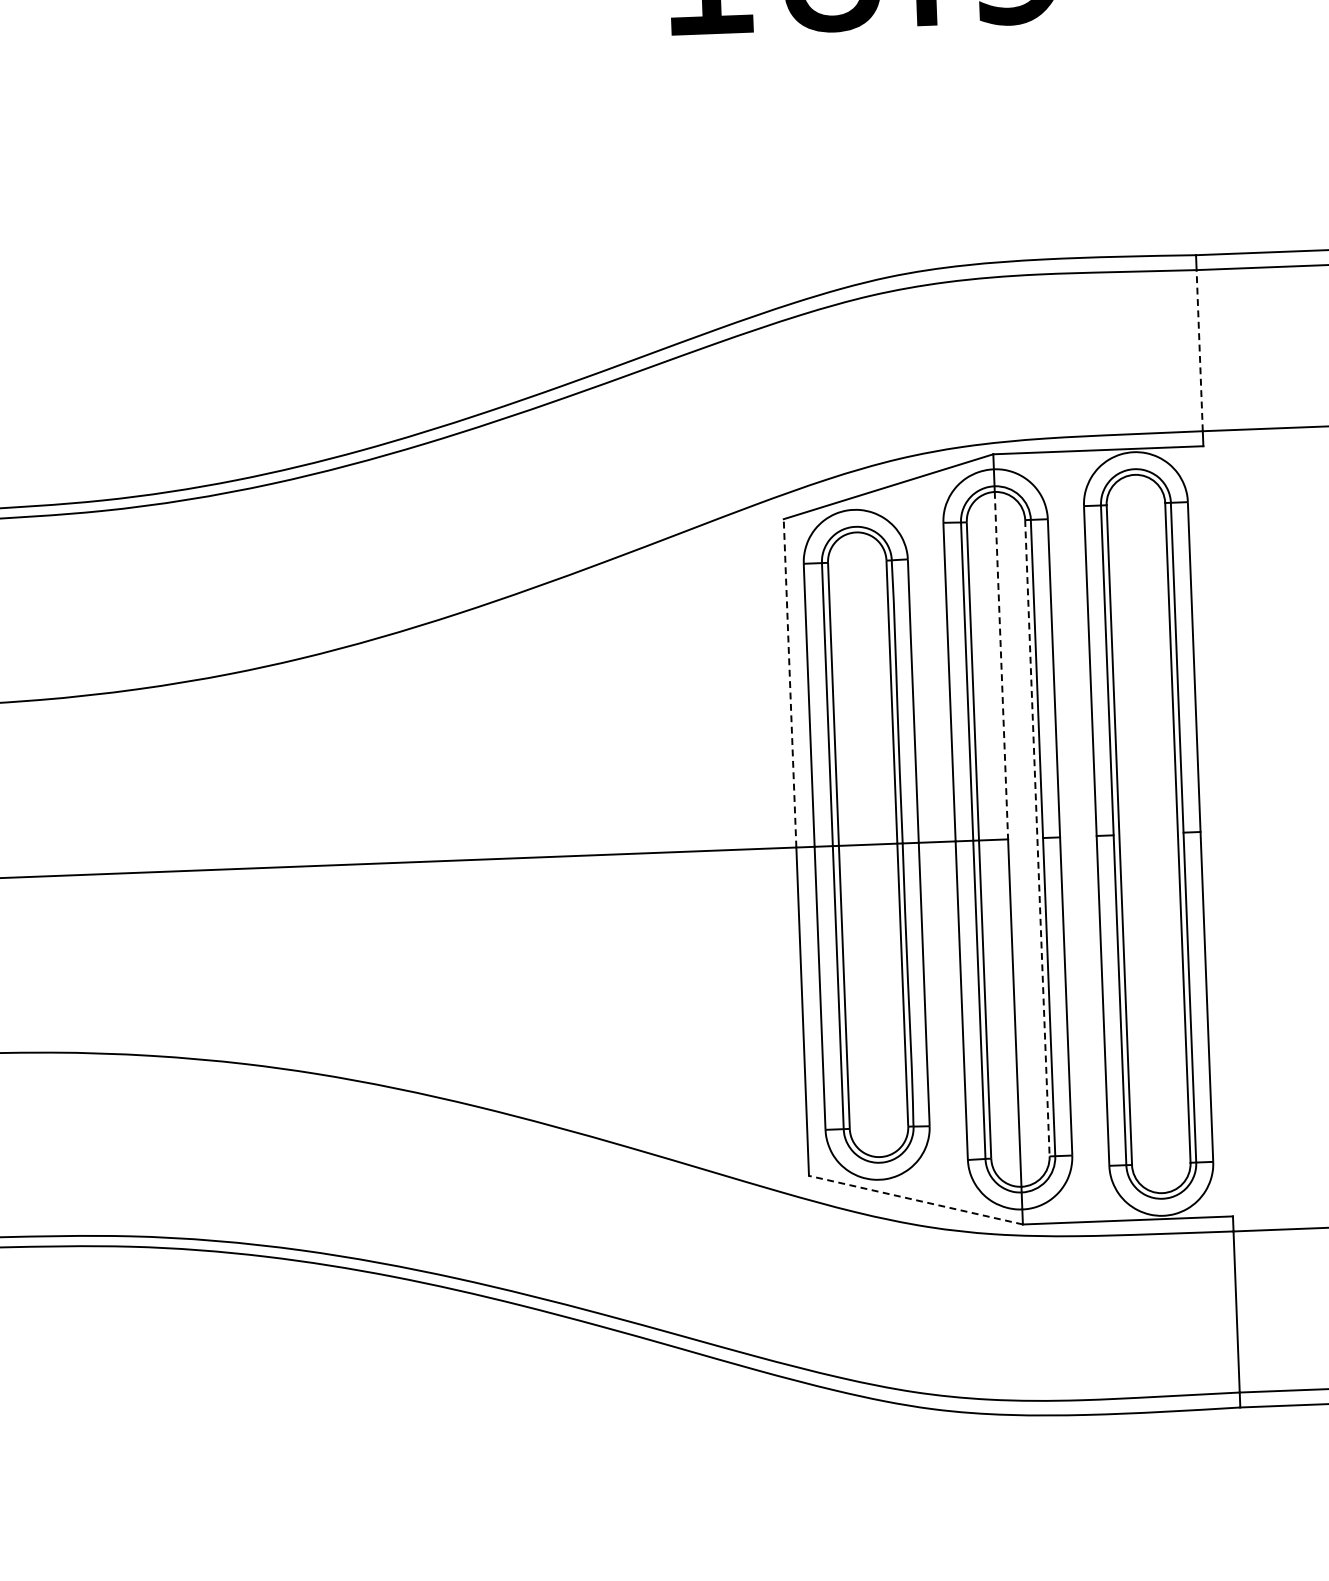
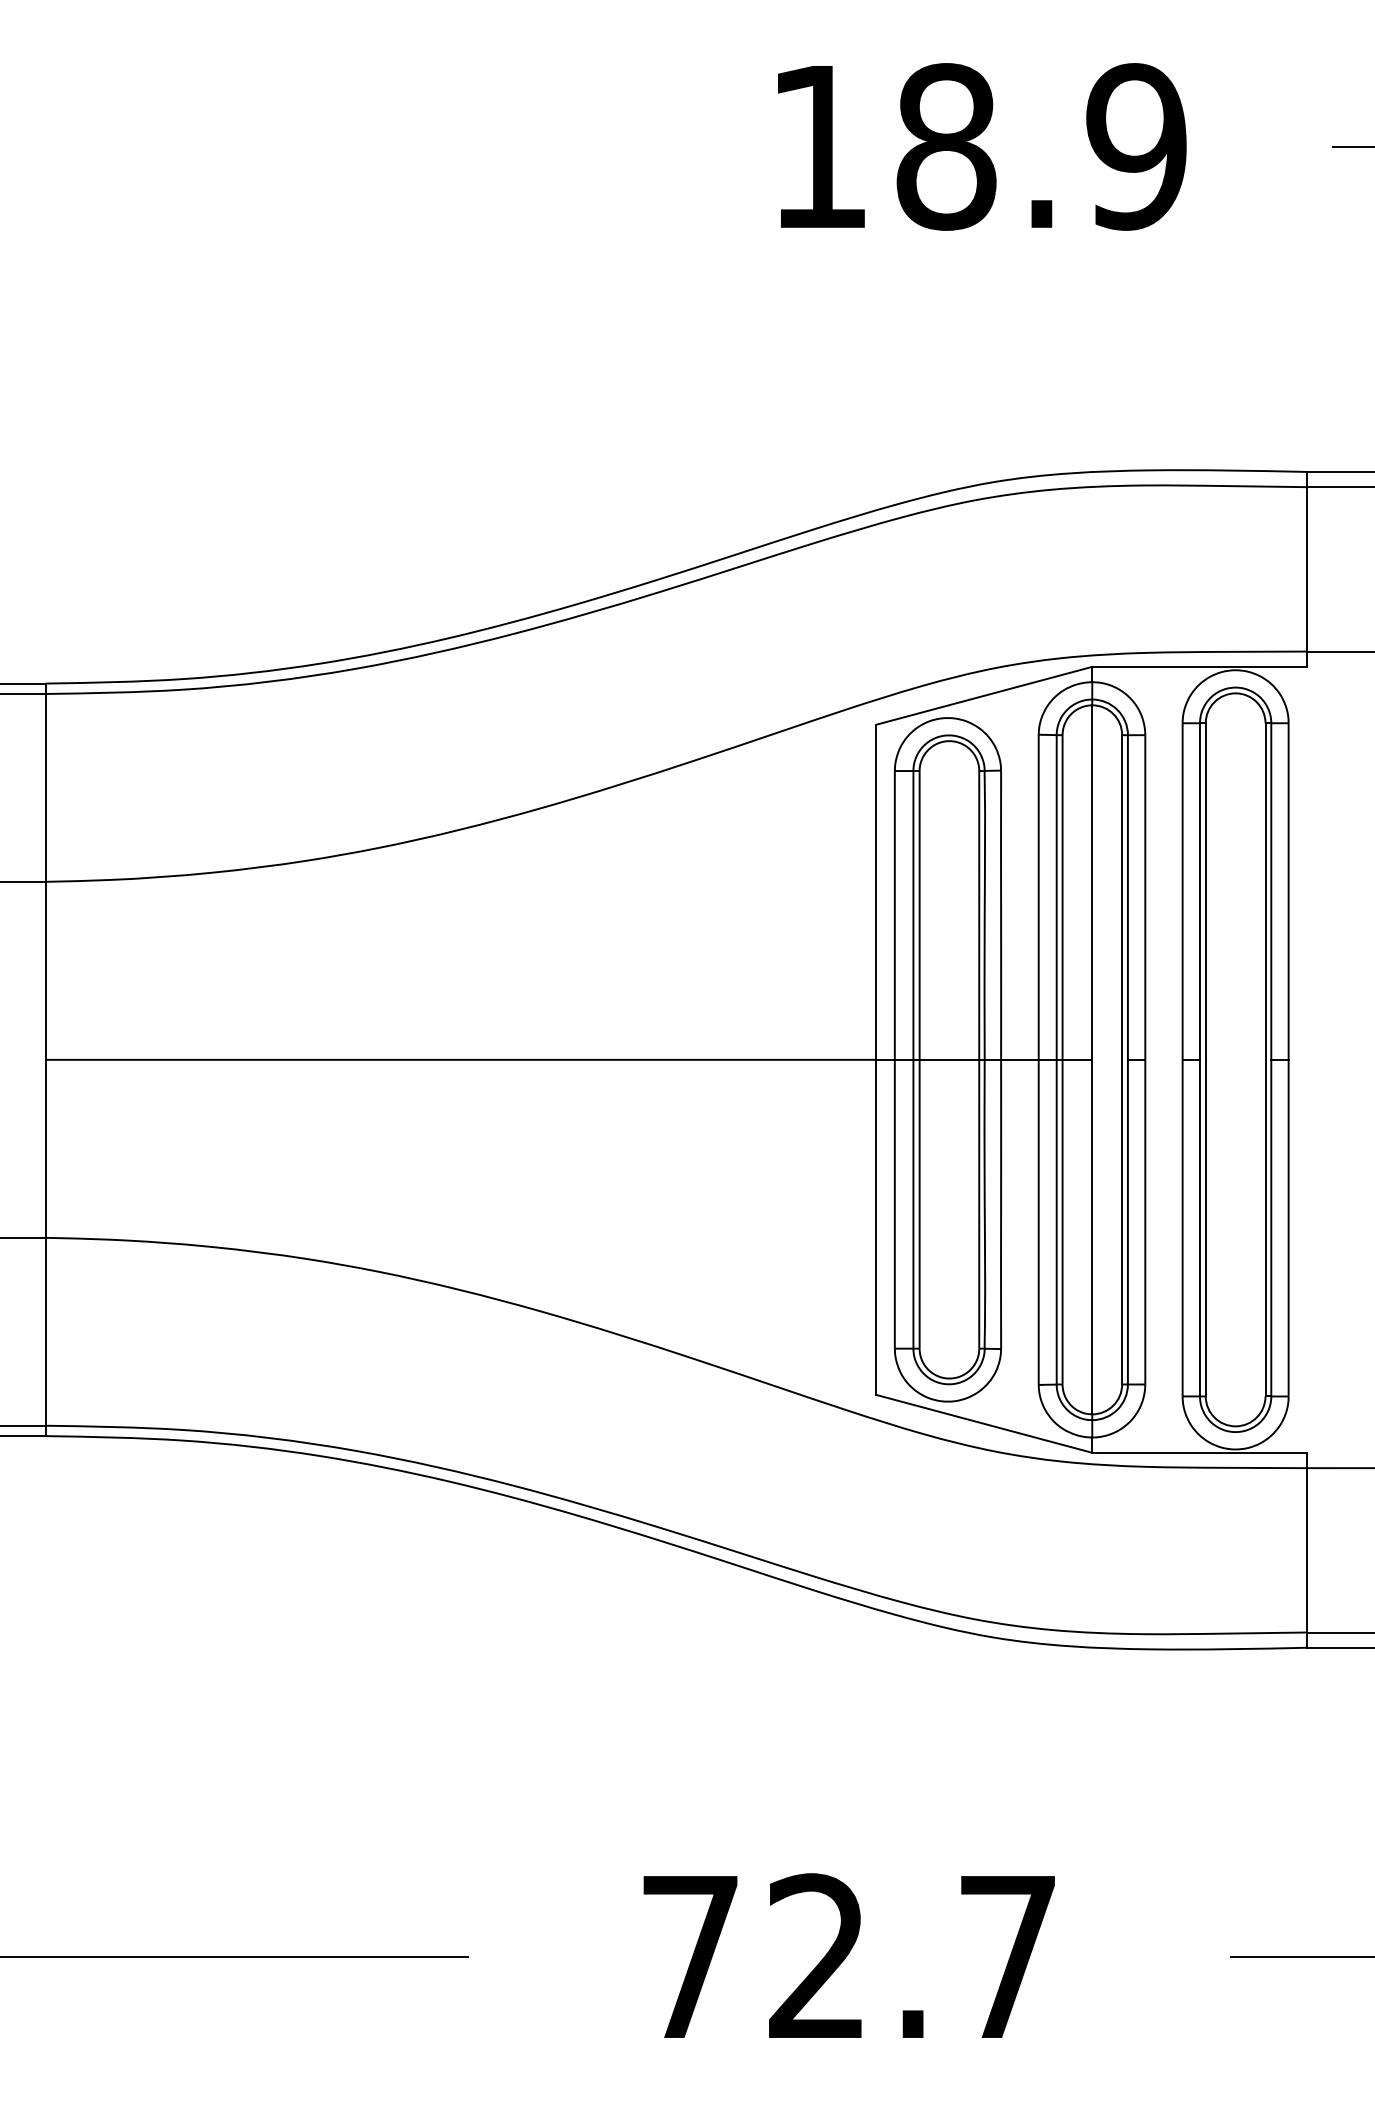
line: (1199, 349) -> (1306, 568), dashed -> solid
line: (1001, 666) -> (1092, 883), dashed -> solid
line: (790, 683) -> (876, 892), dashed -> solid
line: (1037, 837) -> (1122, 1059), dashed -> solid
line: (916, 1199) -> (984, 1423), dashed -> solid

